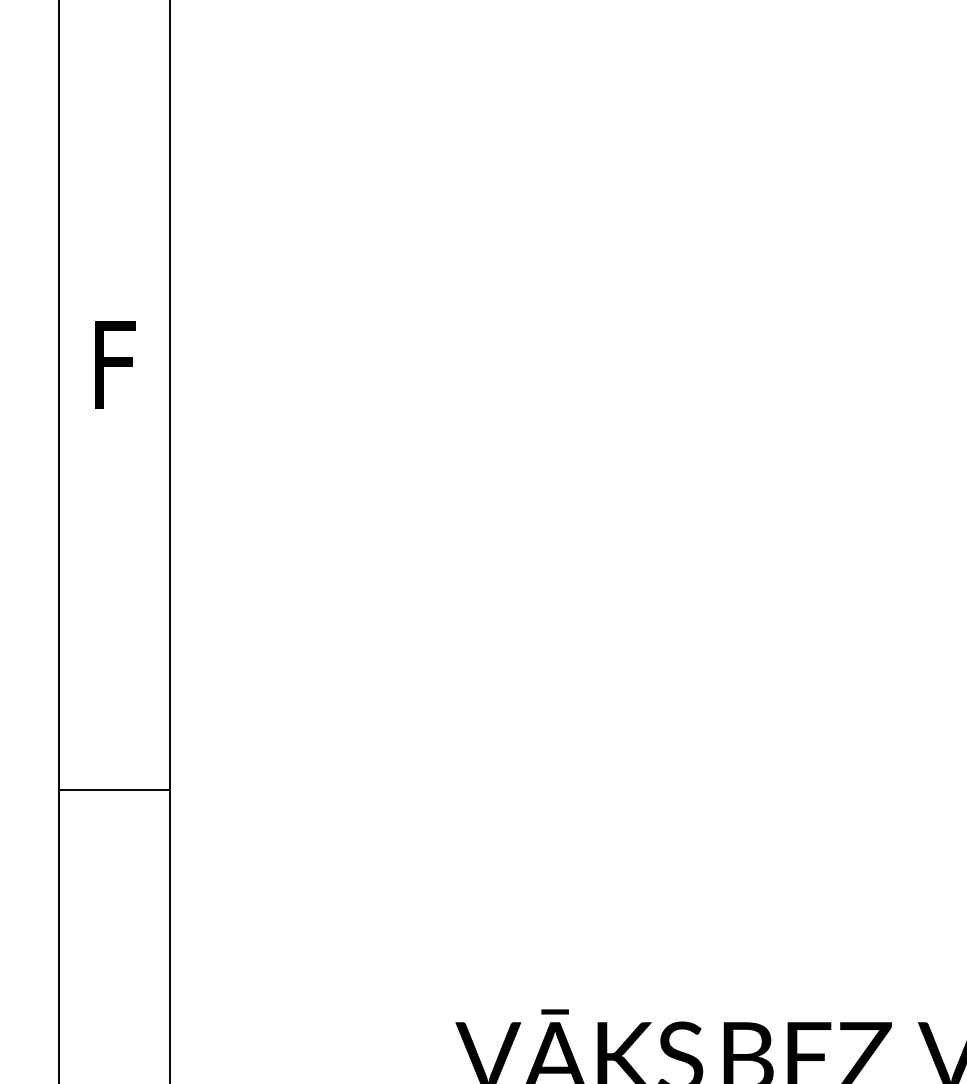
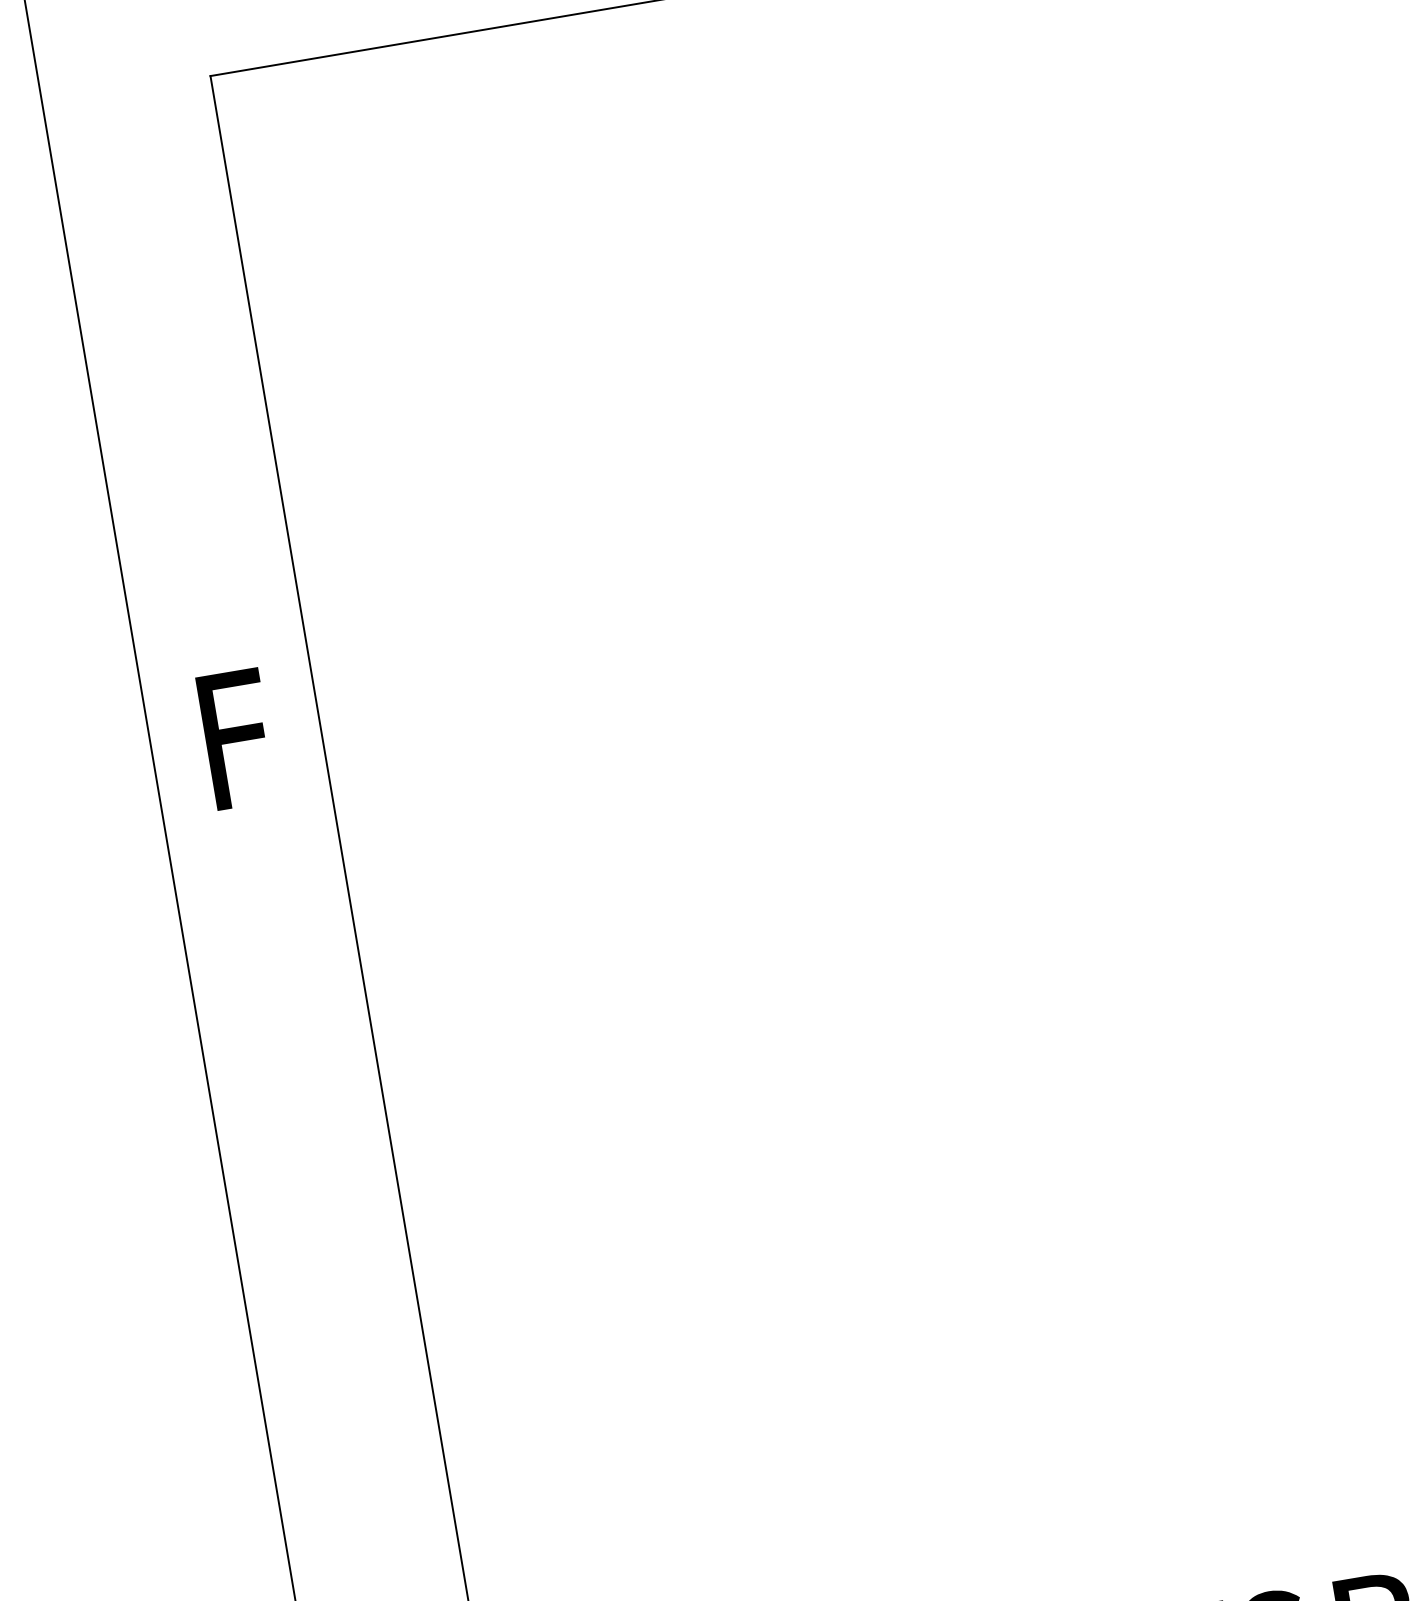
line: (113, 789) -> (344, 1384), removed

